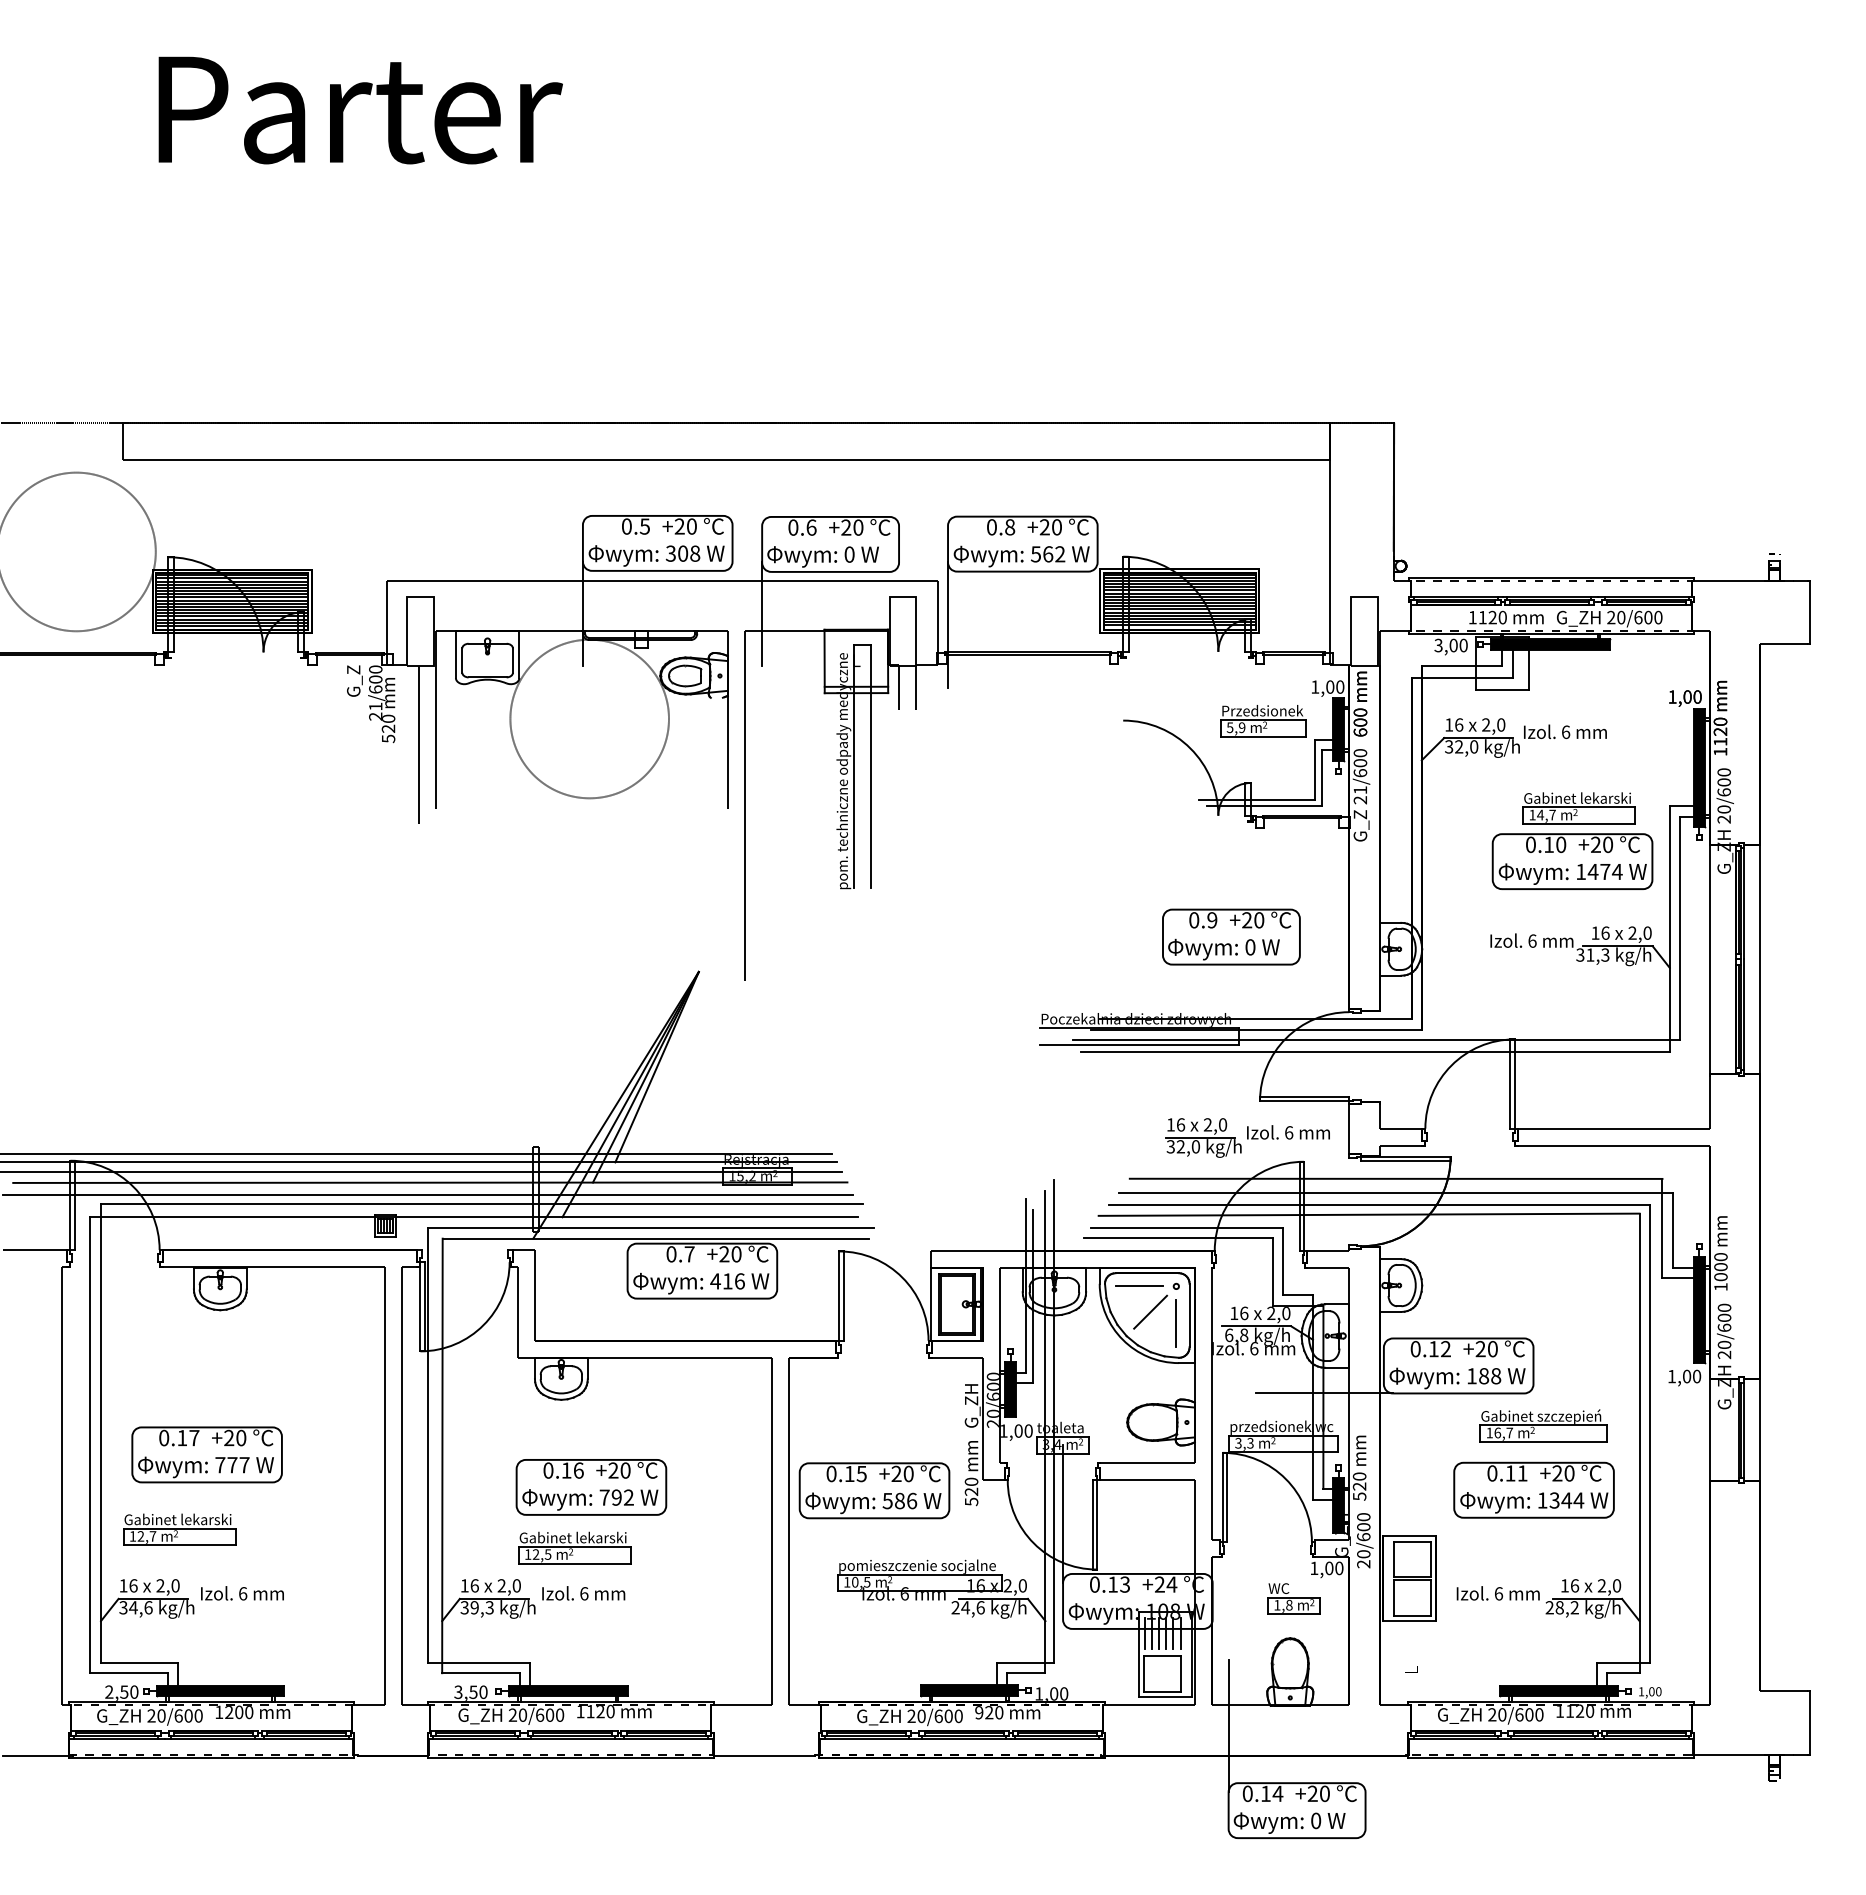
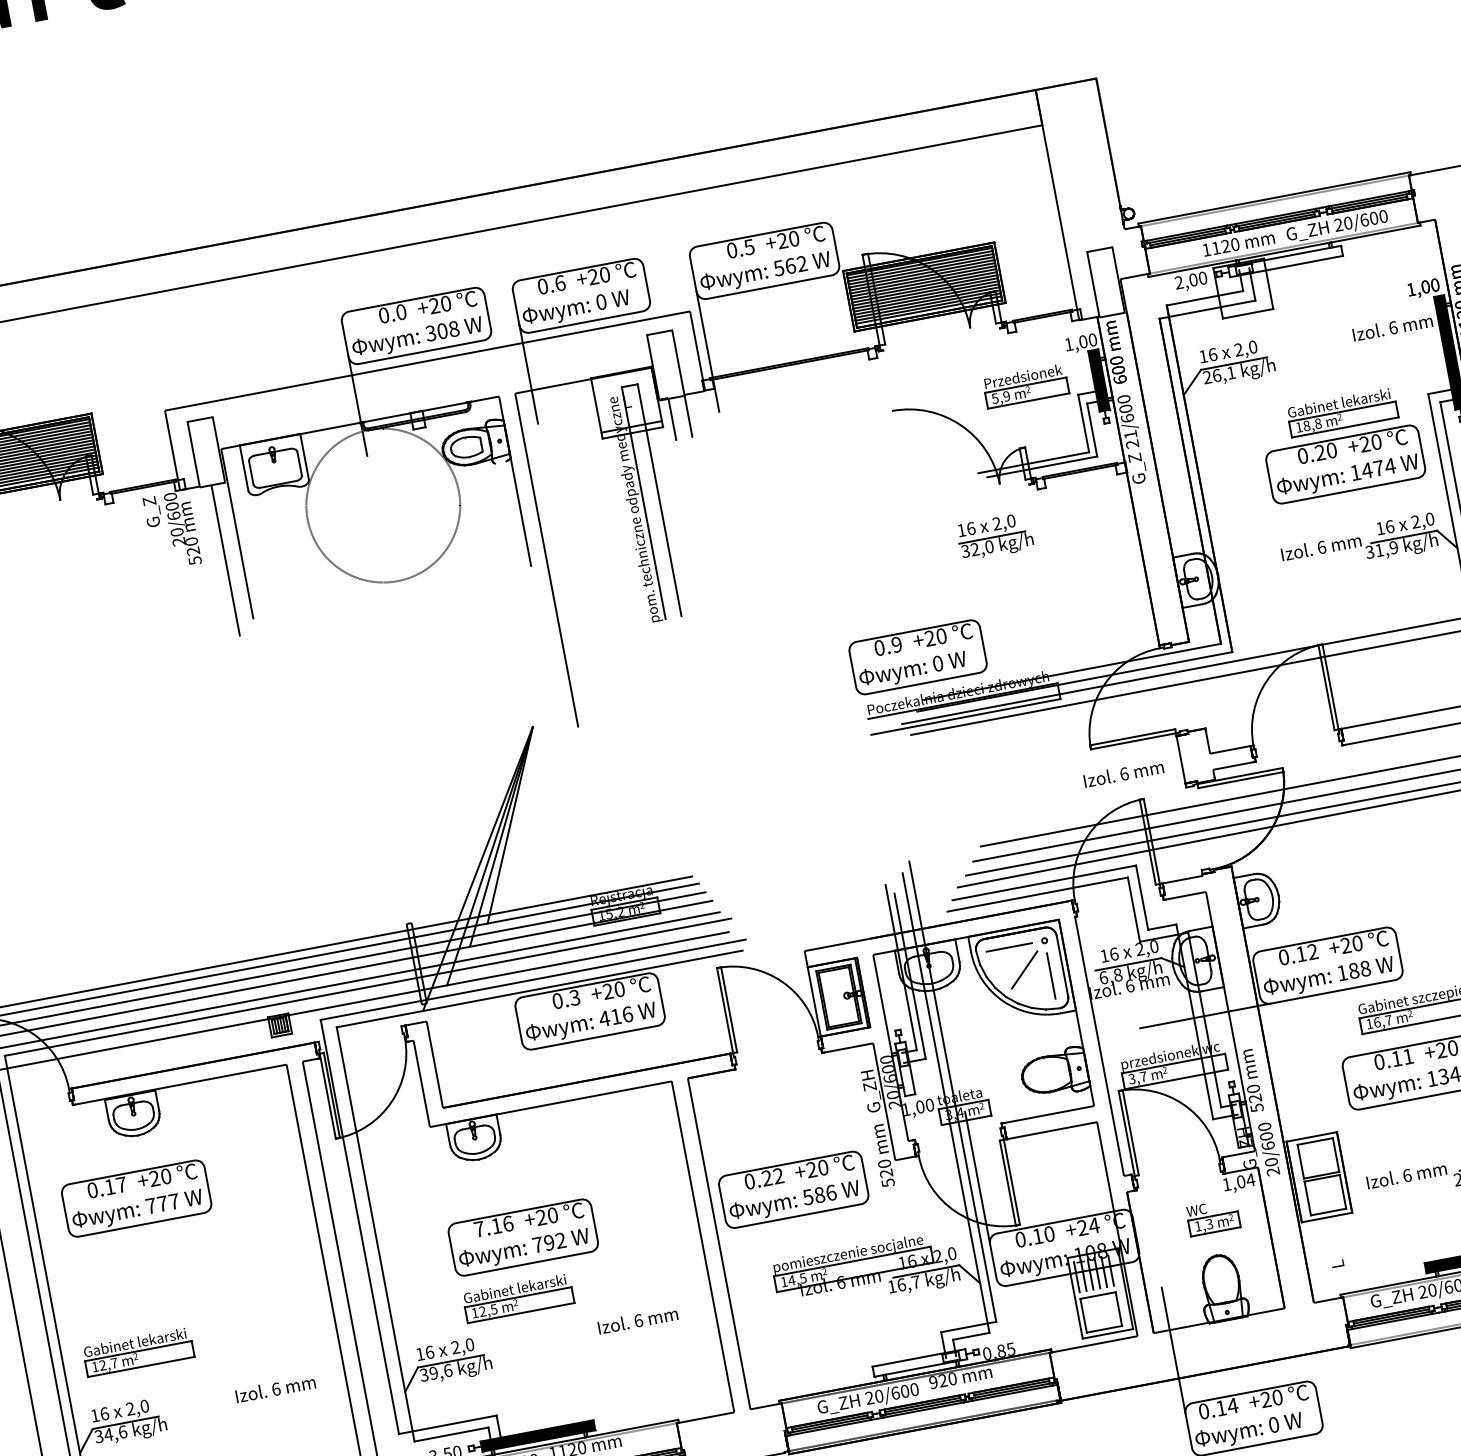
text: (644, 526) -> (400, 312), 0.5 -> 0.0
text: (1009, 527) -> (748, 247), 0.8 -> 0.5
fill: (1550, 644) -> (1285, 261), removed
text: (1438, 645) -> (1179, 282), 3,00 -> 2,00
text: (375, 706) -> (176, 532), 21/600 -> 20/600
text: (1565, 731) -> (1392, 327), moved
text: (1461, 746) -> (1219, 374), 32,0 -> 26,1
text: (1546, 814) -> (1312, 424), 14,7 -> 18,8
text: (1549, 844) -> (1320, 452), 0.10 -> 0.20
part: (1231, 936) -> (918, 656), moved
text: (1605, 954) -> (1393, 547), 31,3 -> 31,9
part: (1203, 1137) -> (995, 536), moved
text: (689, 1254) -> (574, 997), 0.7 -> 0.3
fill: (1010, 1389) -> (905, 1068), removed
text: (1250, 1442) -> (1143, 1076), 3,3 -> 3,7
part: (206, 1454) -> (135, 1198), moved
text: (548, 1470) -> (479, 1229), 0.16 -> 7.16
text: (855, 1473) -> (772, 1176), 0.15 -> 0.22
fill: (1338, 1505) -> (1238, 1120), removed
text: (1338, 1568) -> (1249, 1180), 1,00 -> 1,04
text: (854, 1581) -> (790, 1279), 10,5 -> 14,5
text: (1125, 1584) -> (1049, 1233), 0.13 -> 0.10
text: (242, 1593) -> (275, 1389), moved
text: (583, 1593) -> (637, 1320), moved
text: (1289, 1605) -> (1209, 1224), 1,8 -> 1,3
text: (489, 1607) -> (447, 1370), 39,3 -> 39,6
text: (967, 1607) -> (903, 1284), 24,6 -> 16,7
fill: (968, 1690) -> (919, 1363), removed
text: (1051, 1693) -> (998, 1351), 1,00 -> 0,85

